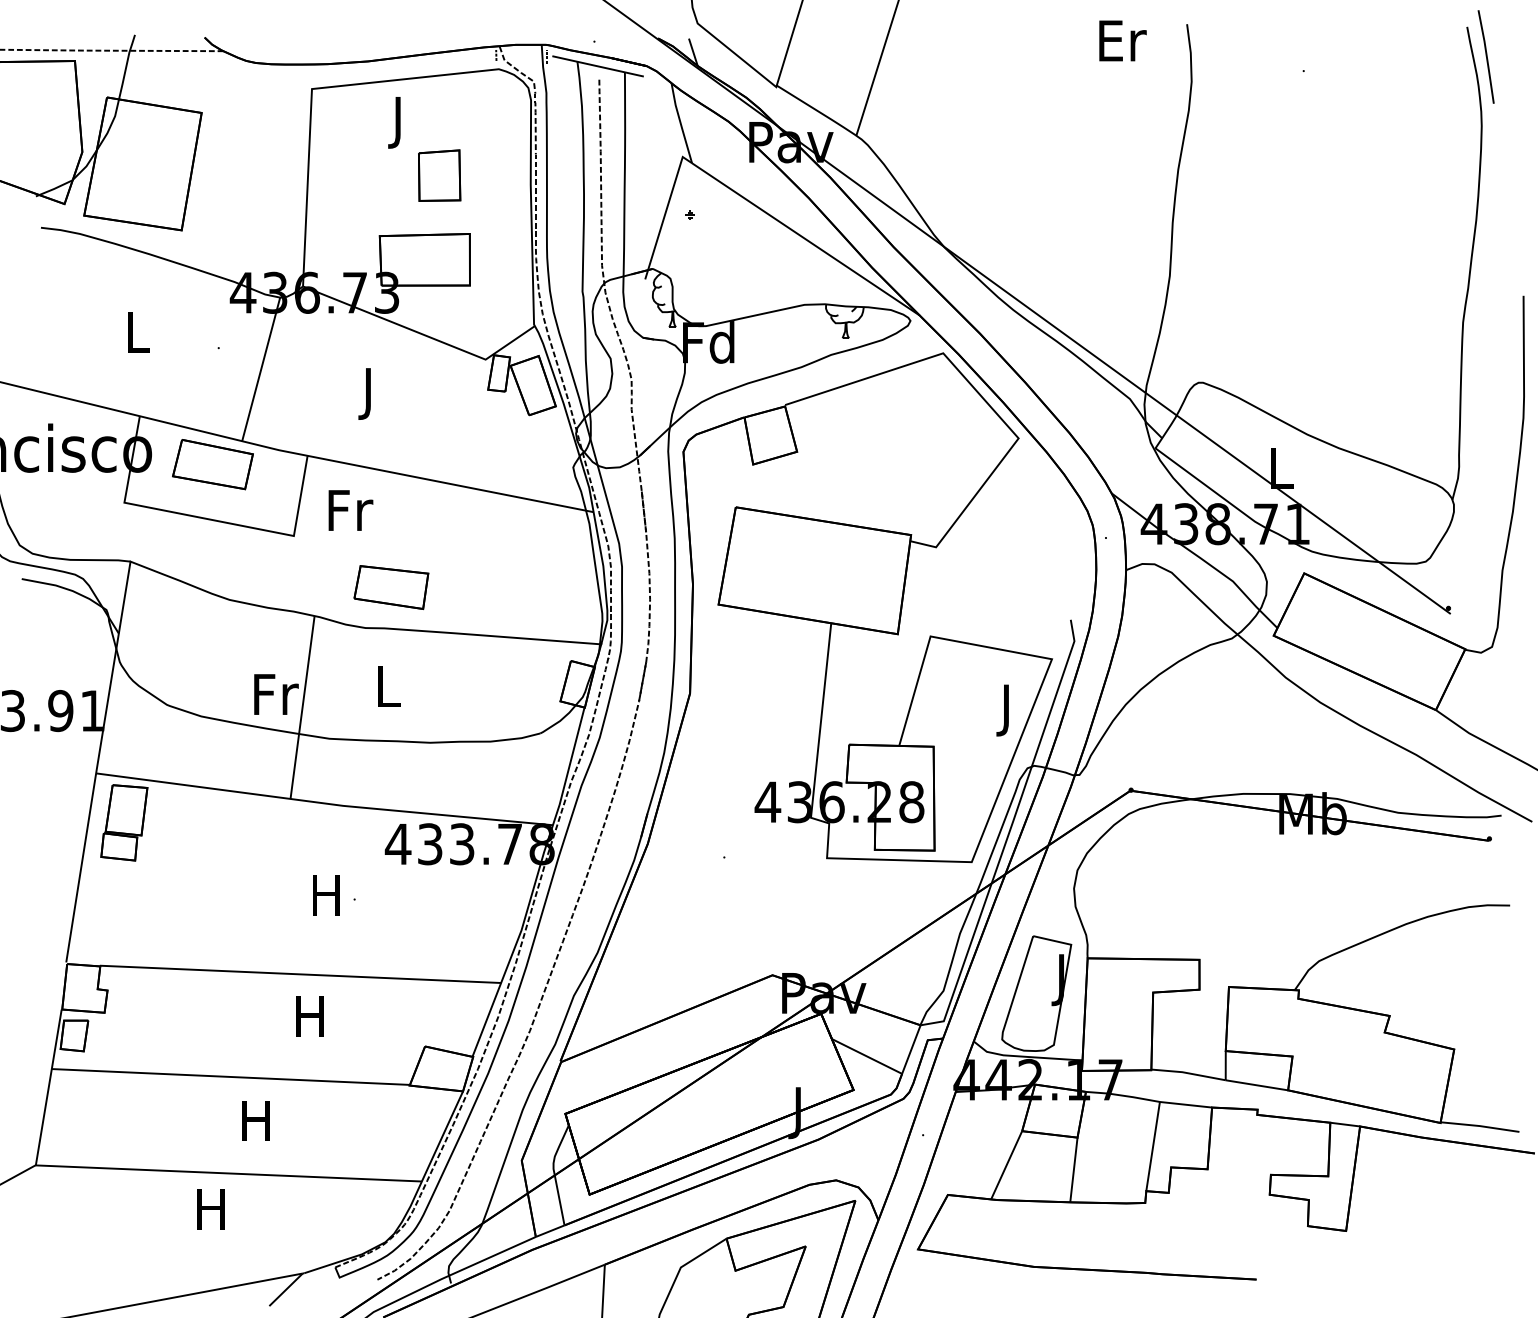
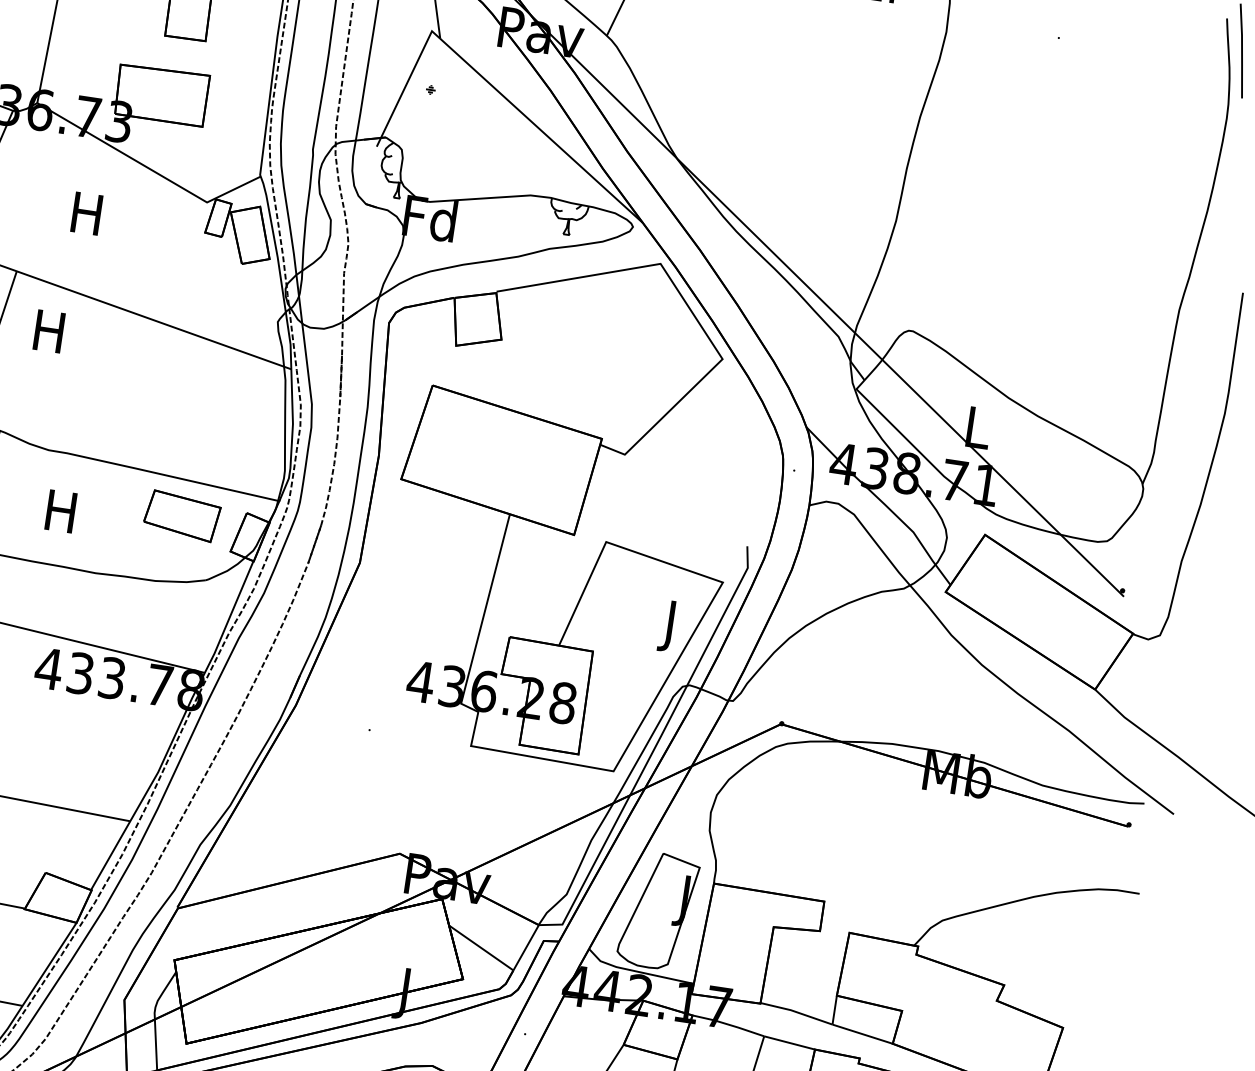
text: (367, 393) -> (85, 218), J -> H
text: (350, 510) -> (51, 331), Fr -> H
part: (391, 587) -> (182, 516), moved
text: (386, 686) -> (60, 511), L -> H

